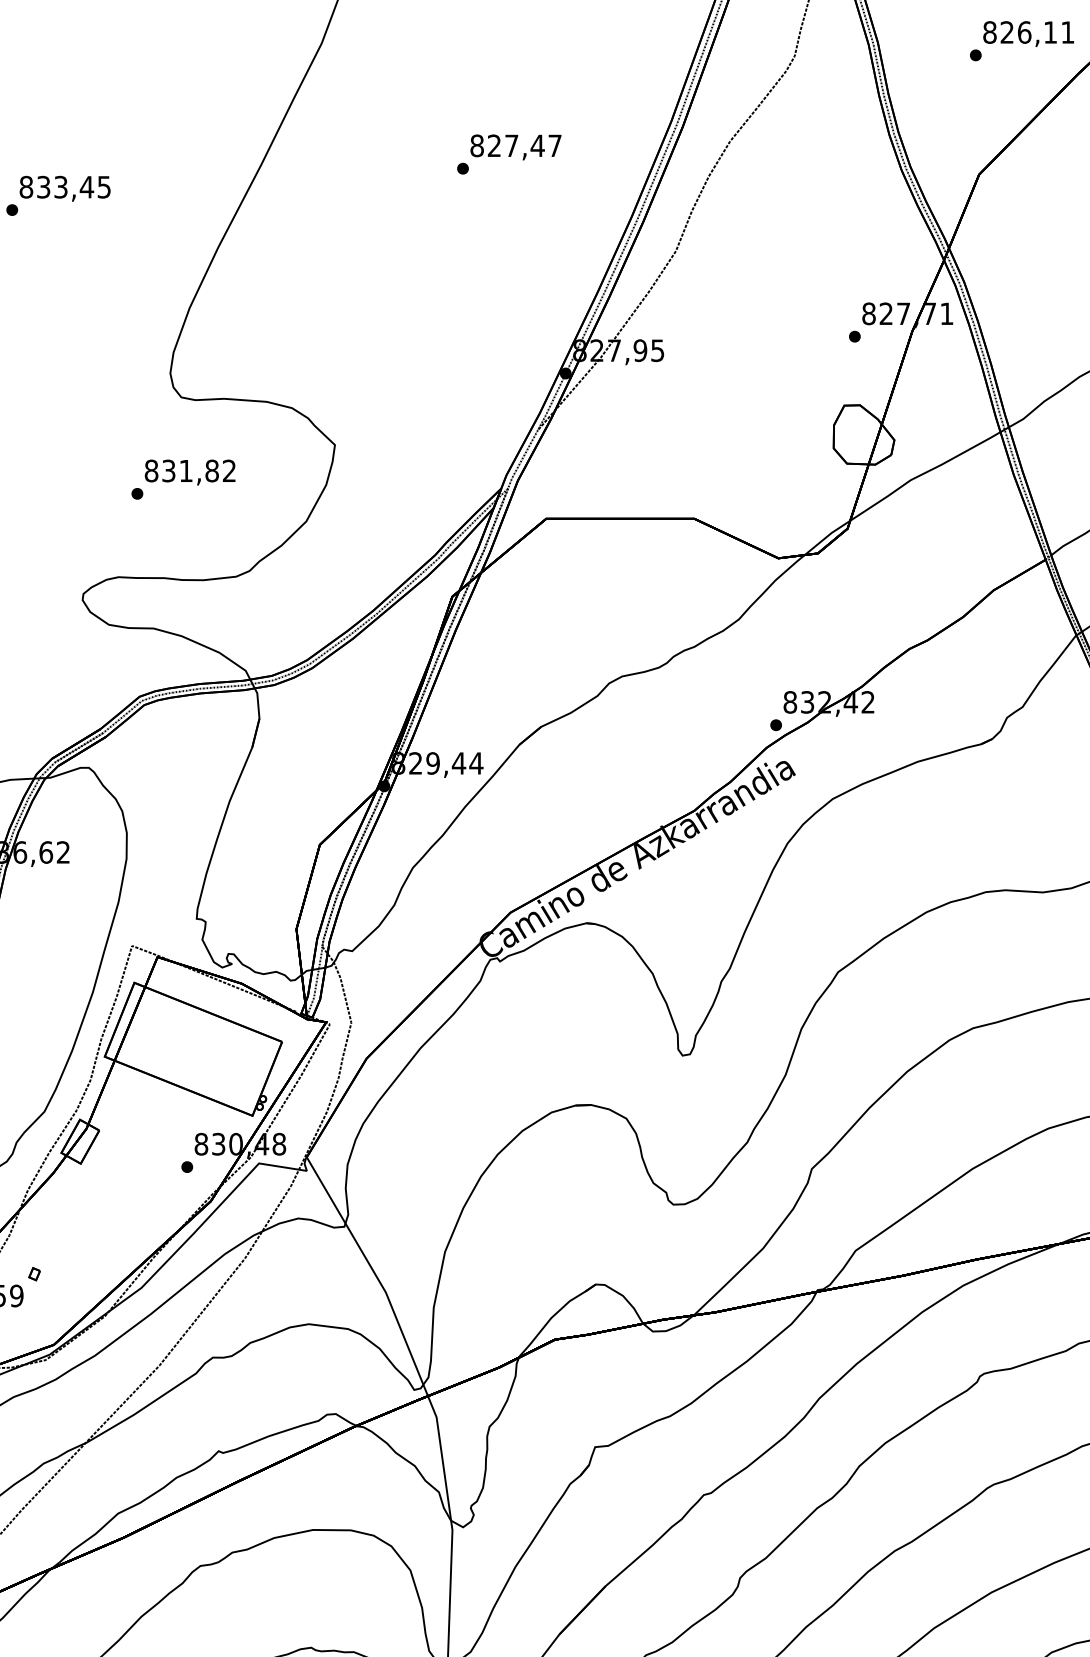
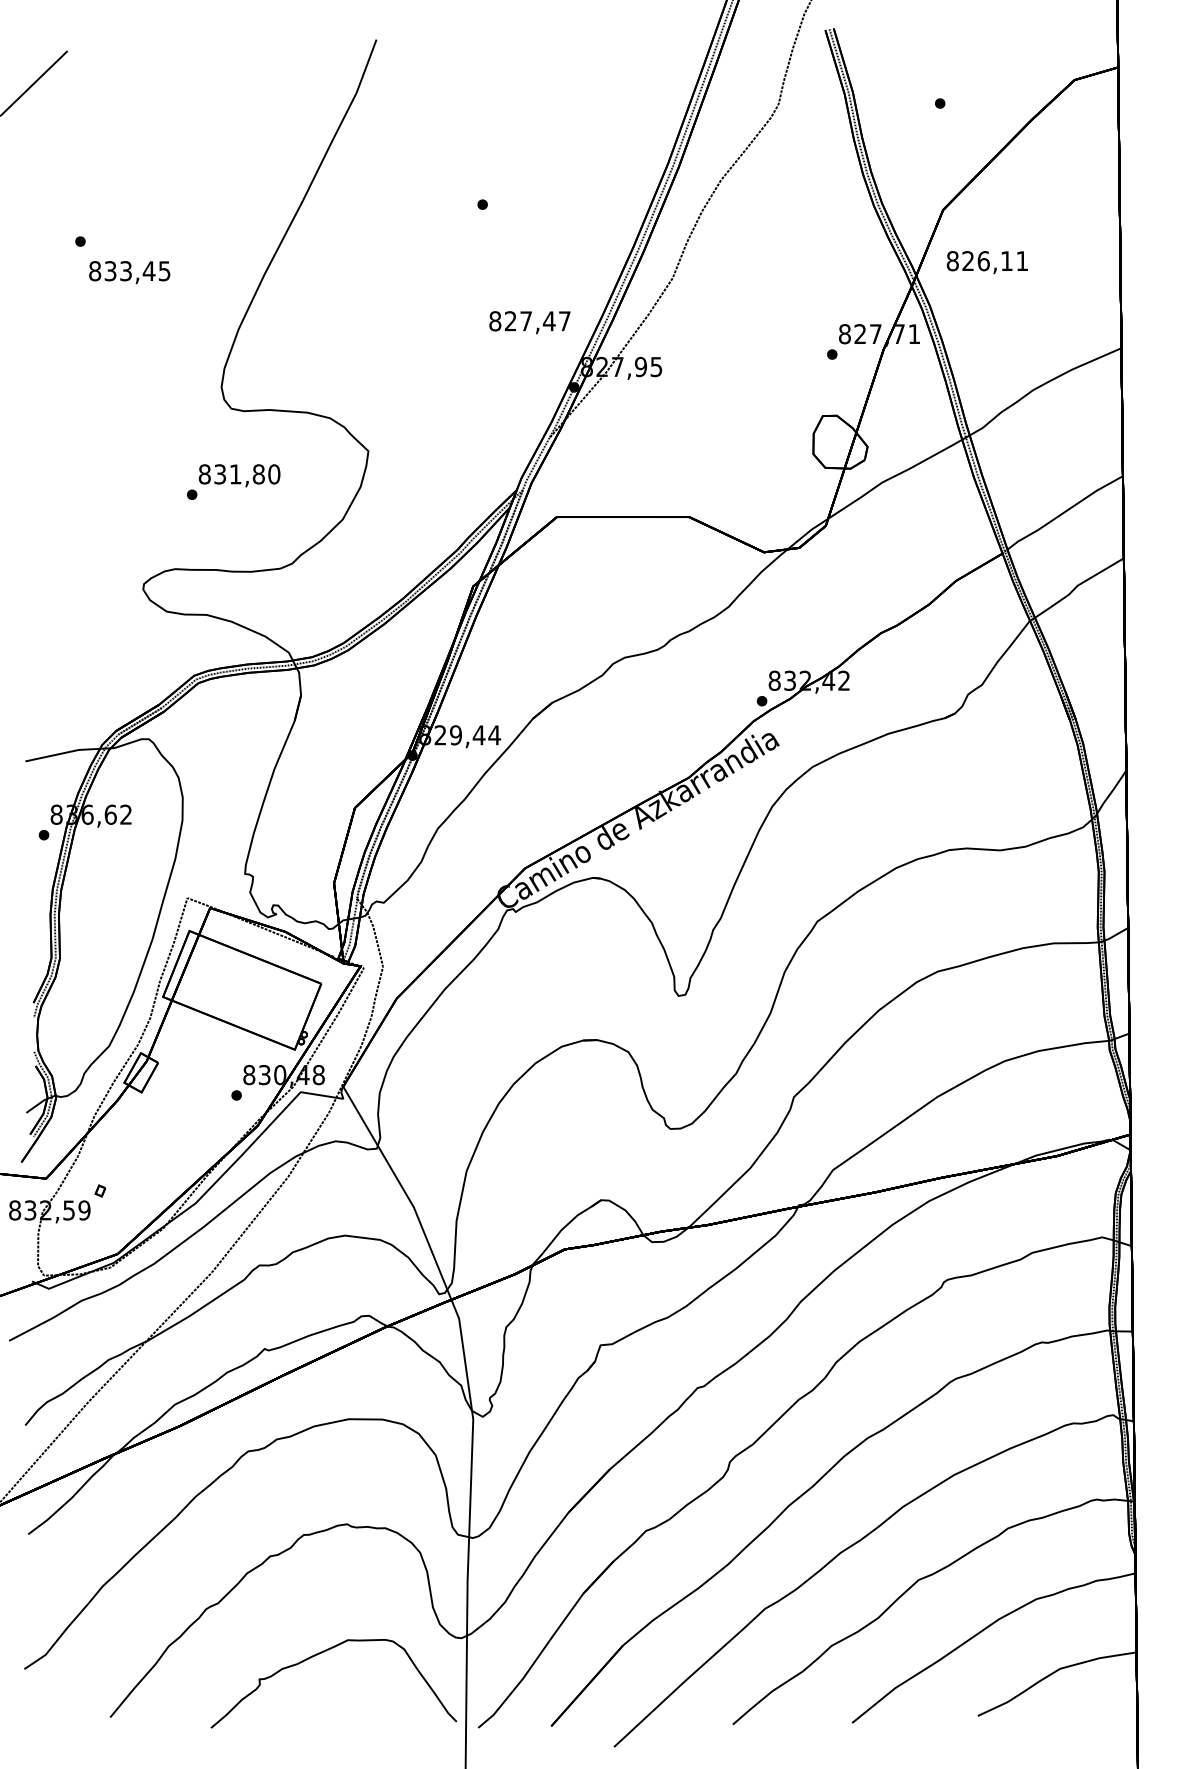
text: (1027, 34) -> (986, 262), moved
text: (515, 147) -> (529, 322), moved
text: (64, 188) -> (129, 272), moved
text: (229, 471) -> (274, 474), 831,82 -> 831,80

